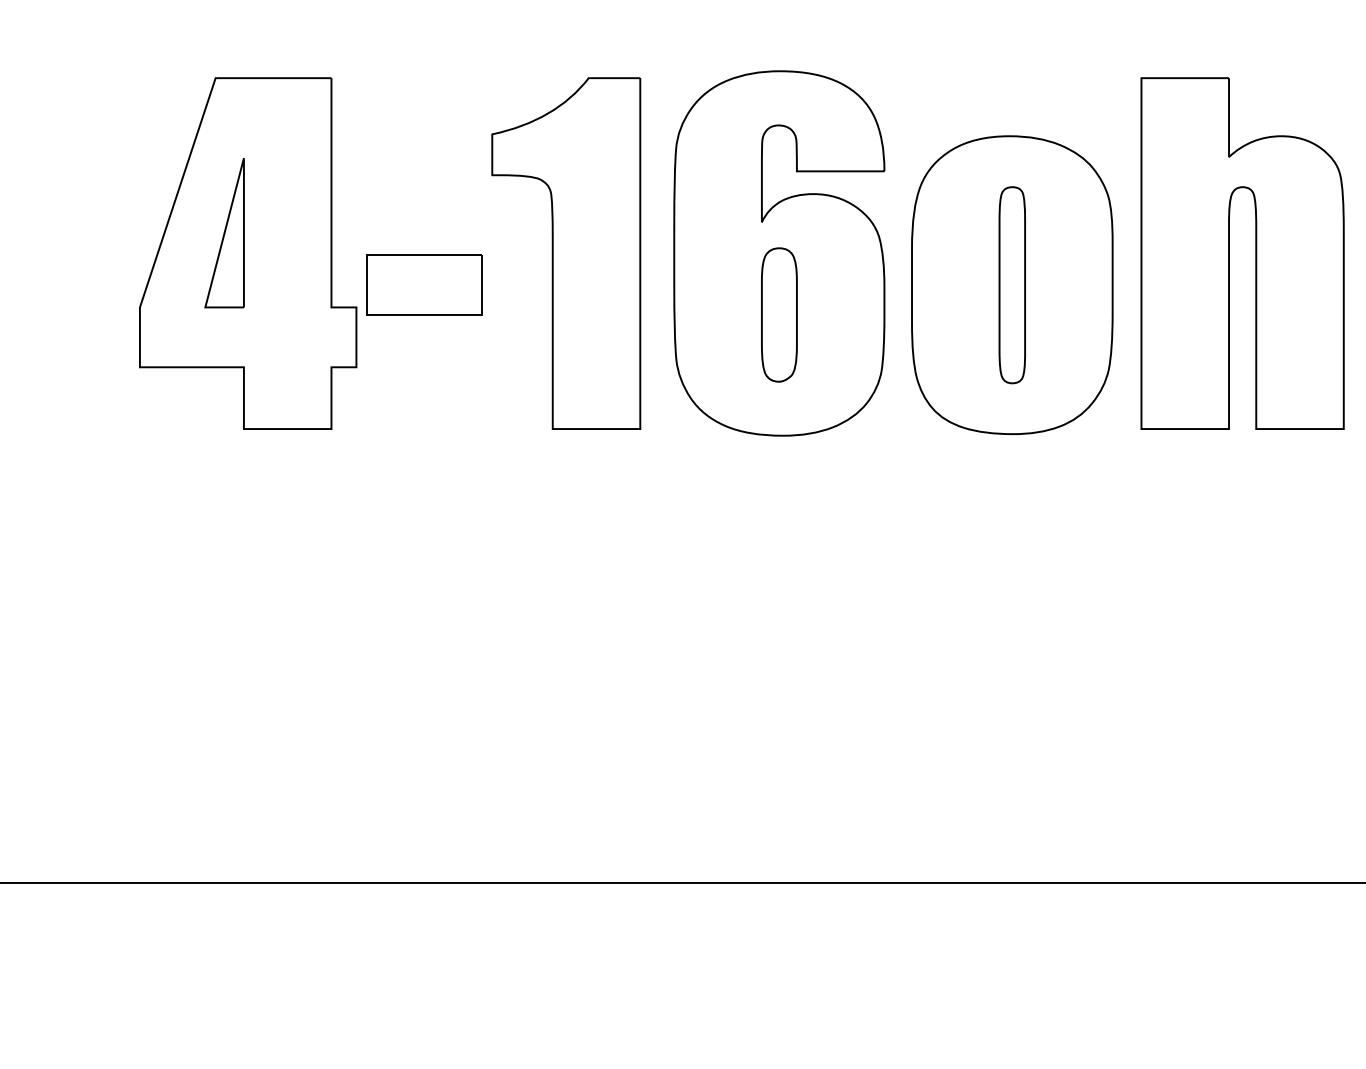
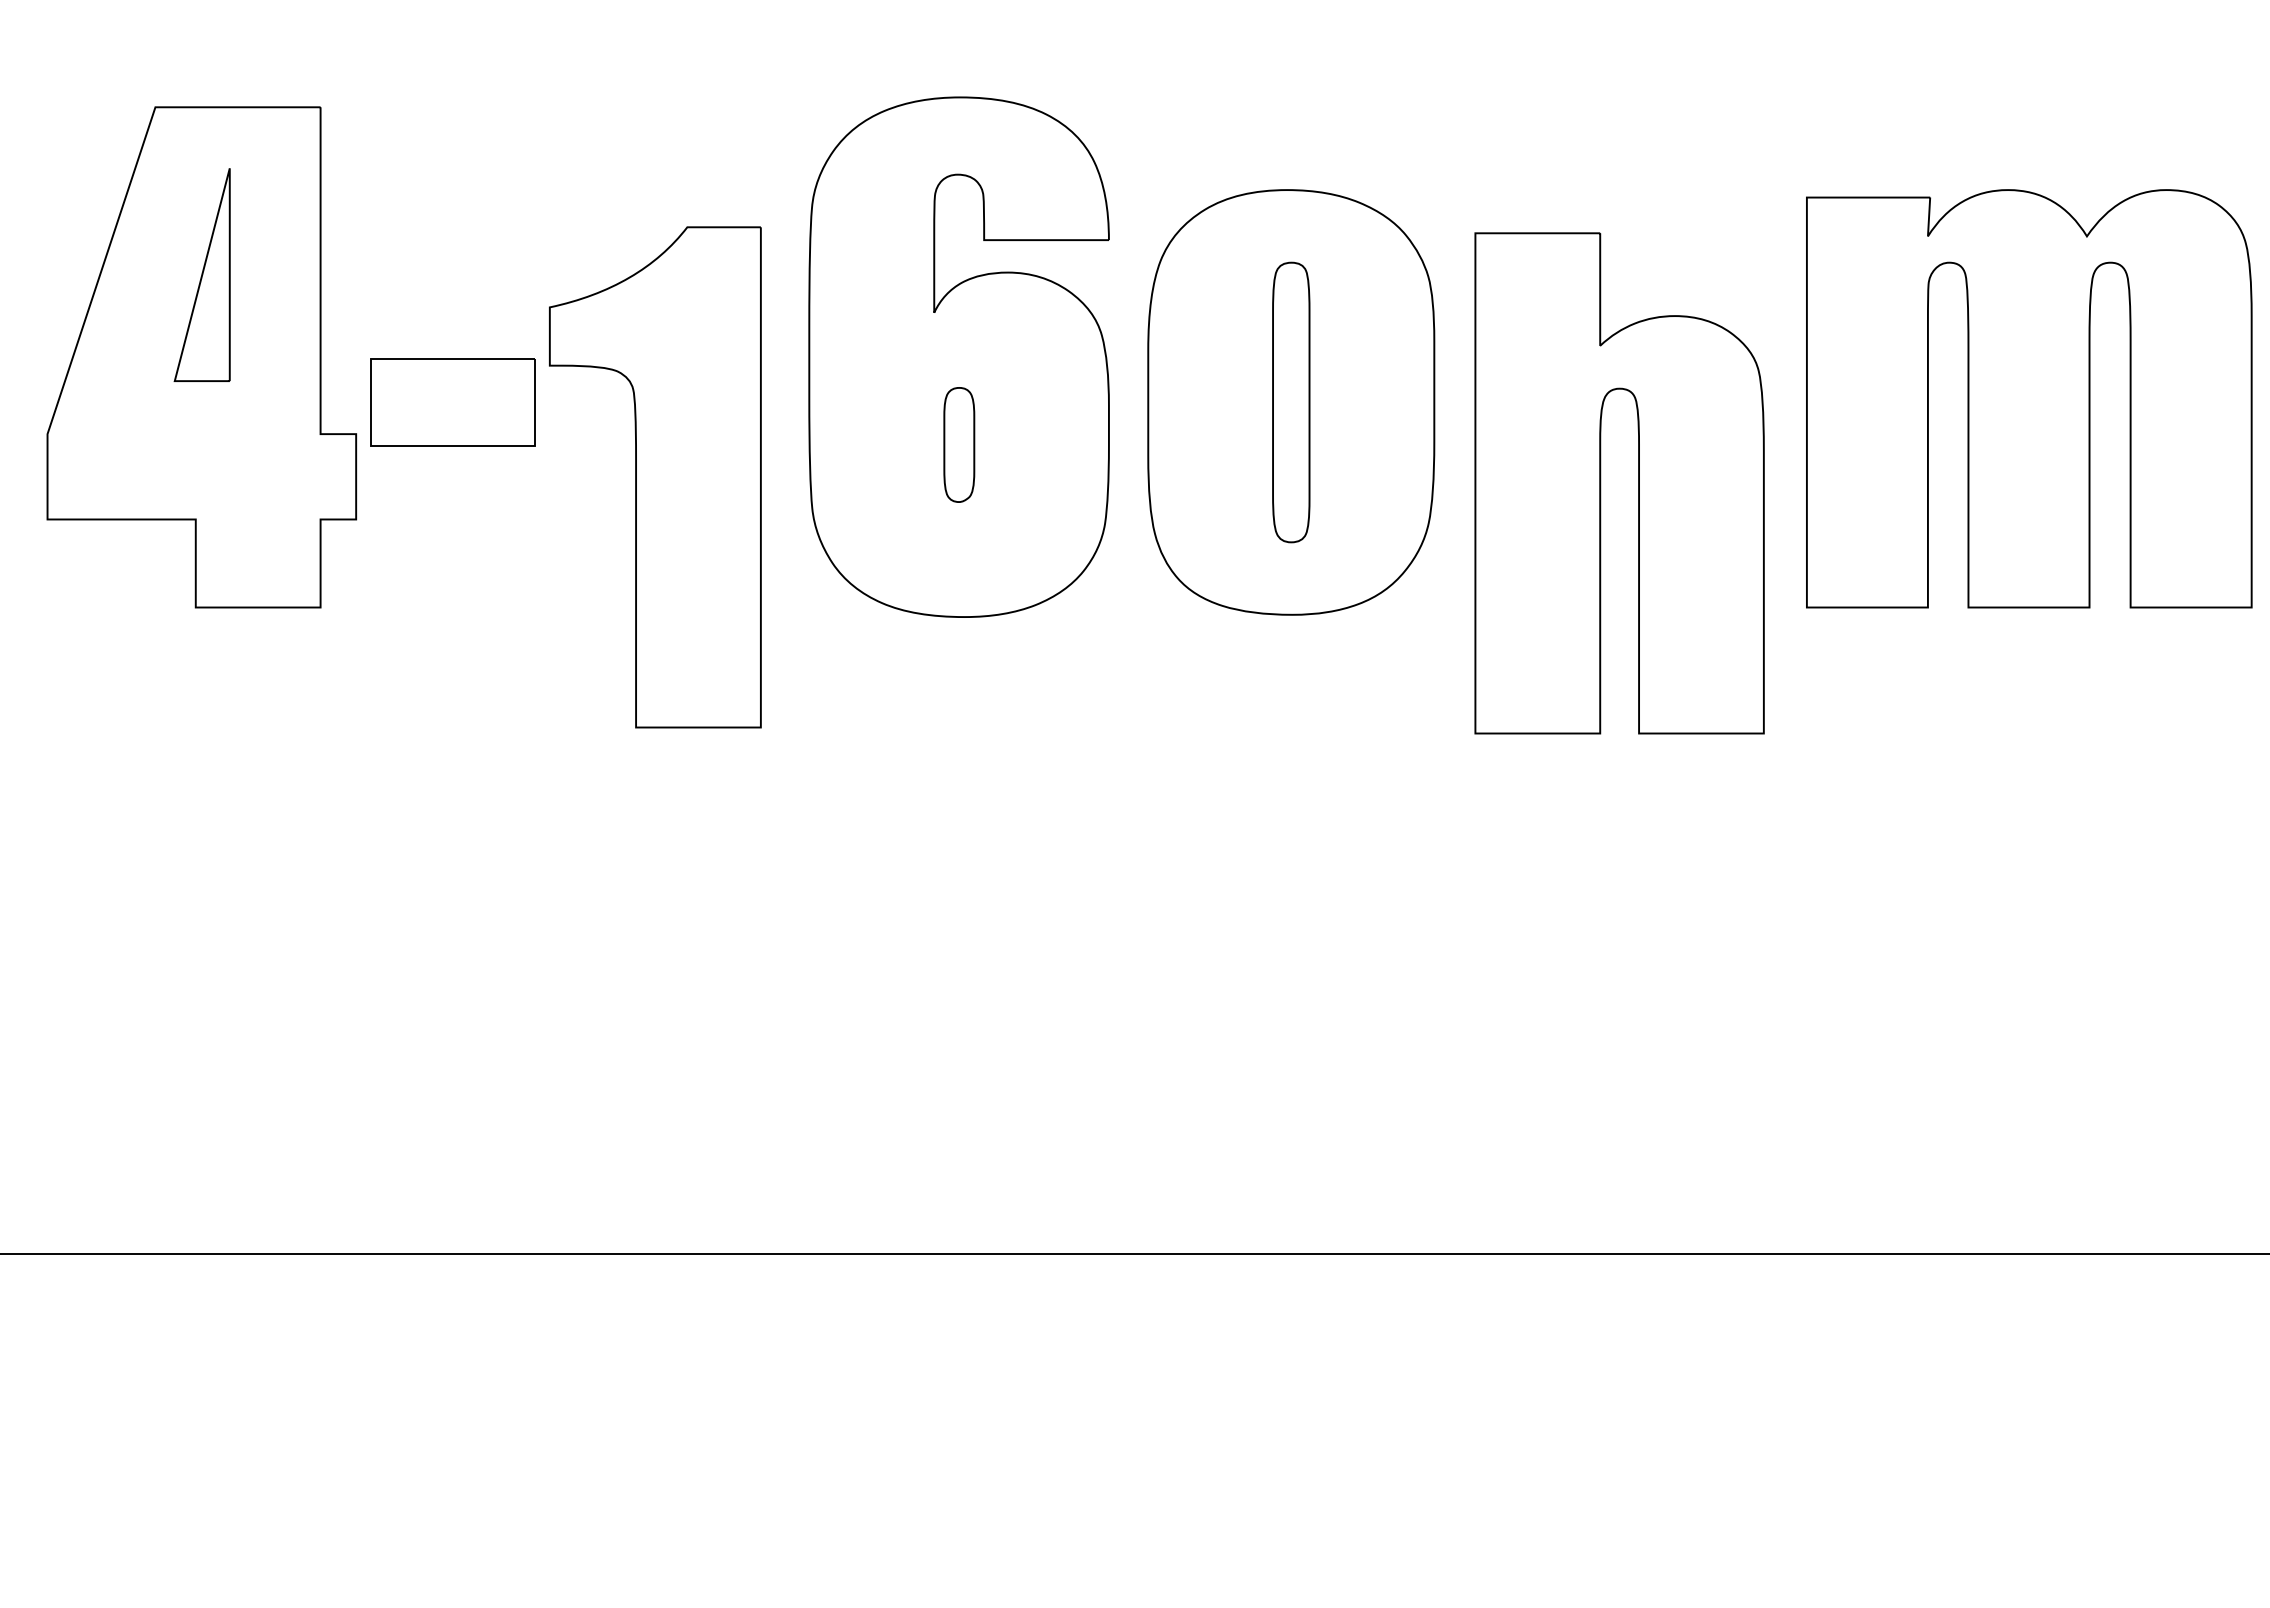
part: (224, 232) -> (201, 274), moved
part: (566, 253) -> (655, 477), moved
part: (1229, 253) -> (1601, 483), moved
part: (779, 314) -> (959, 444), size x0.6

